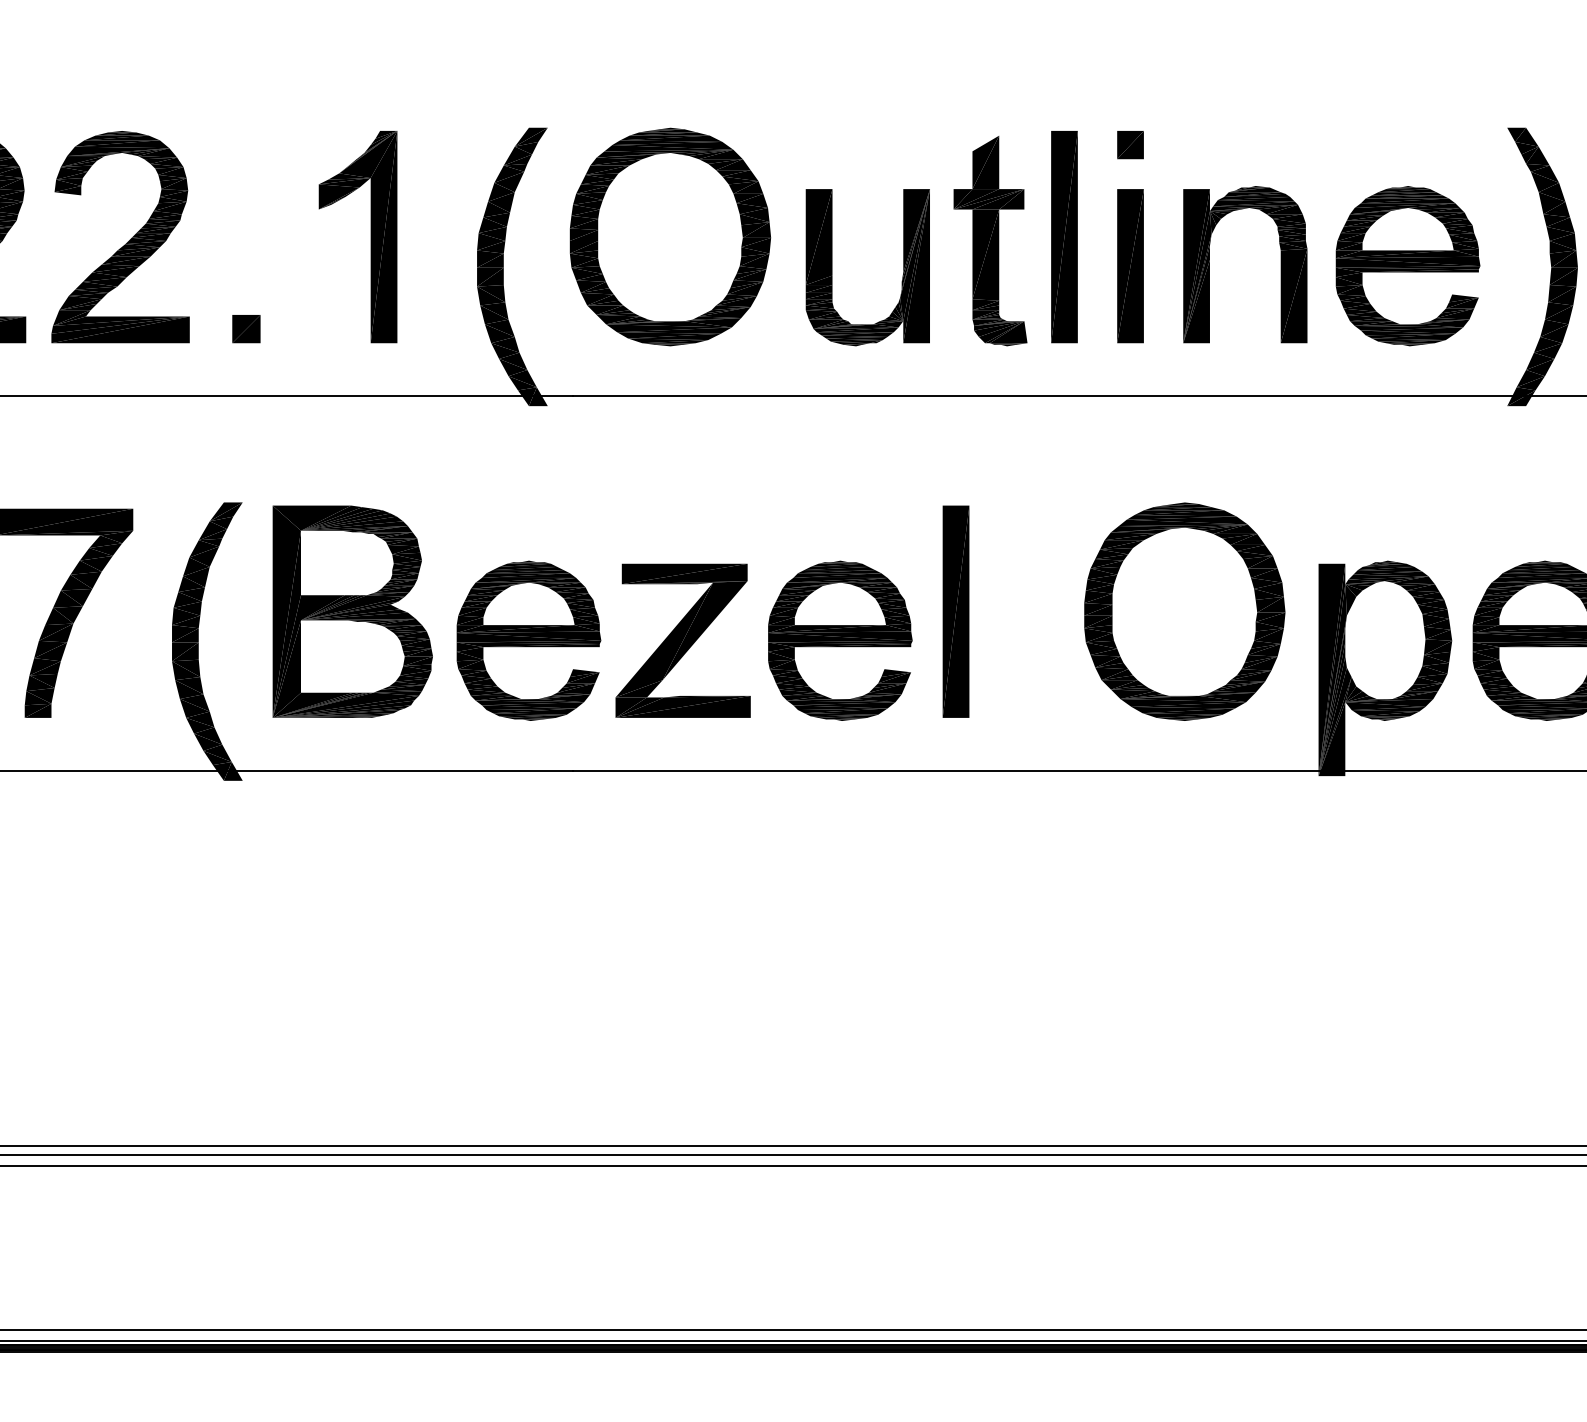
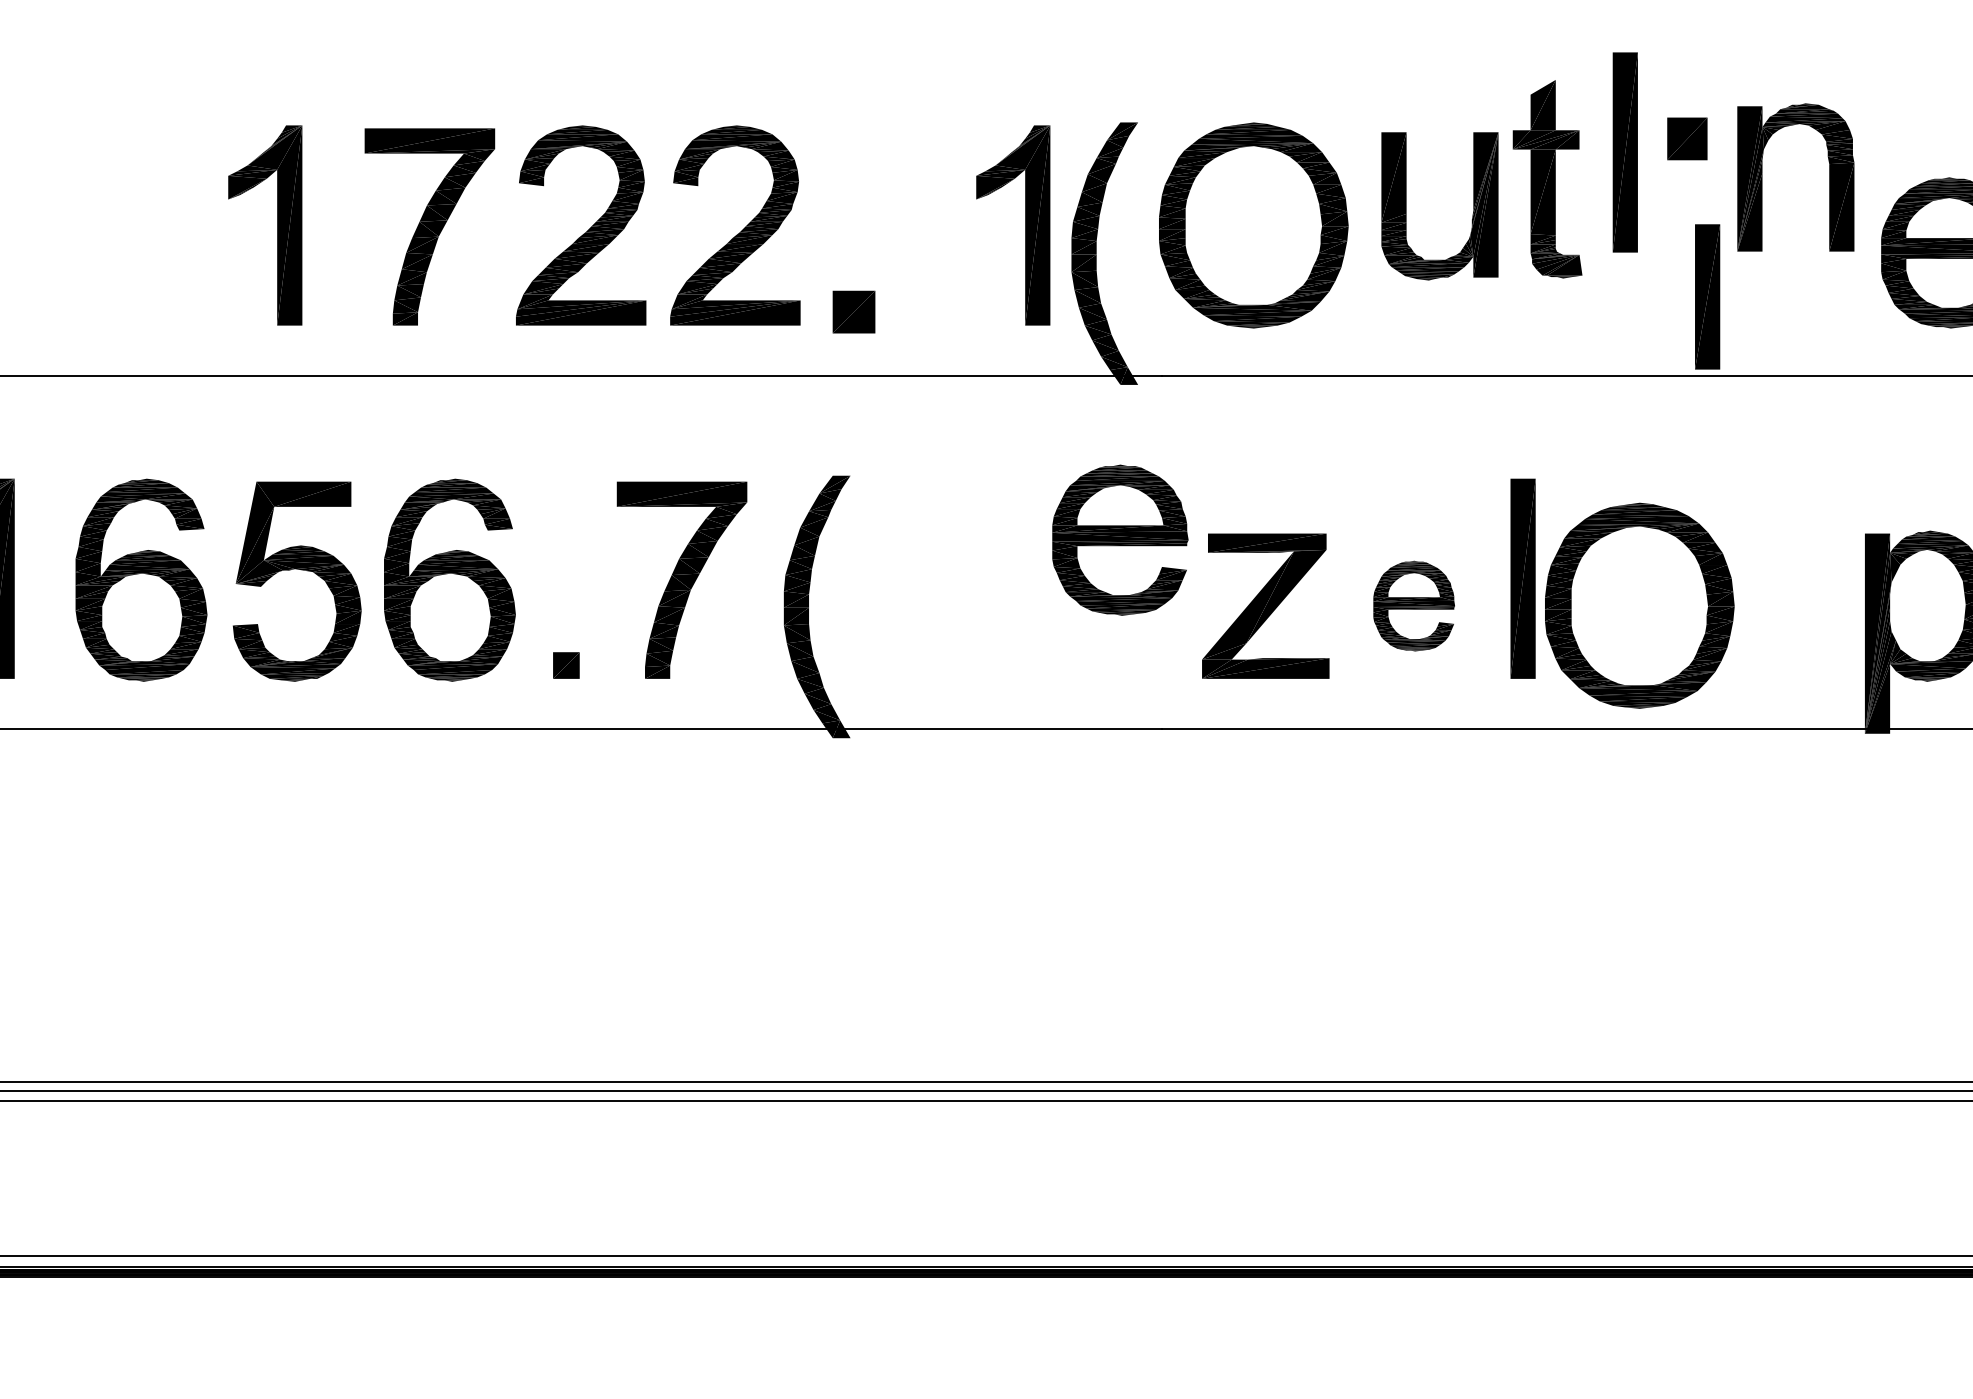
part: (1130, 144) -> (1687, 138), size x1.6
part: (371, 237) -> (1025, 225), moved
part: (1063, 237) -> (1624, 152), moved
part: (990, 241) -> (1547, 179), moved
part: (1209, 264) -> (1762, 177), moved
part: (1130, 265) -> (1707, 296), moved
part: (832, 267) -> (1406, 206), moved
part: (245, 329) -> (853, 312), size x1.6
part: (351, 611) -> (953, 578), removed
part: (1184, 611) -> (1639, 605), moved
part: (529, 640) -> (1120, 539), moved
part: (840, 640) -> (1414, 605), size x0.6

